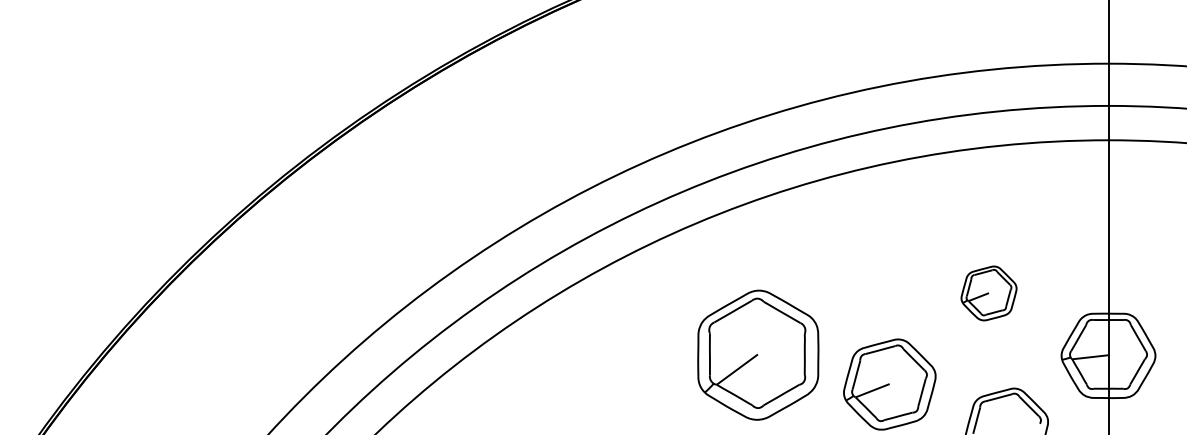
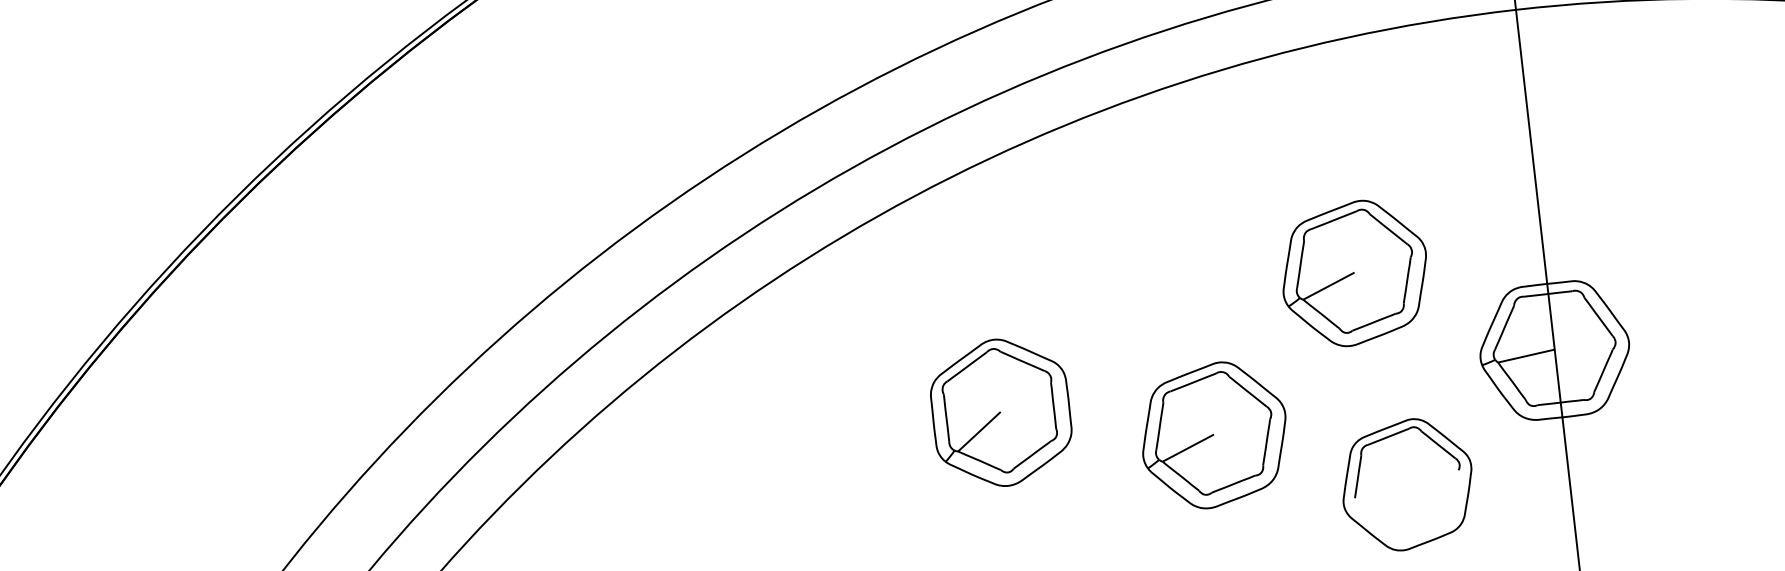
part: (988, 293) -> (1353, 273), size x1.67
part: (758, 355) -> (1001, 413), size x0.71

